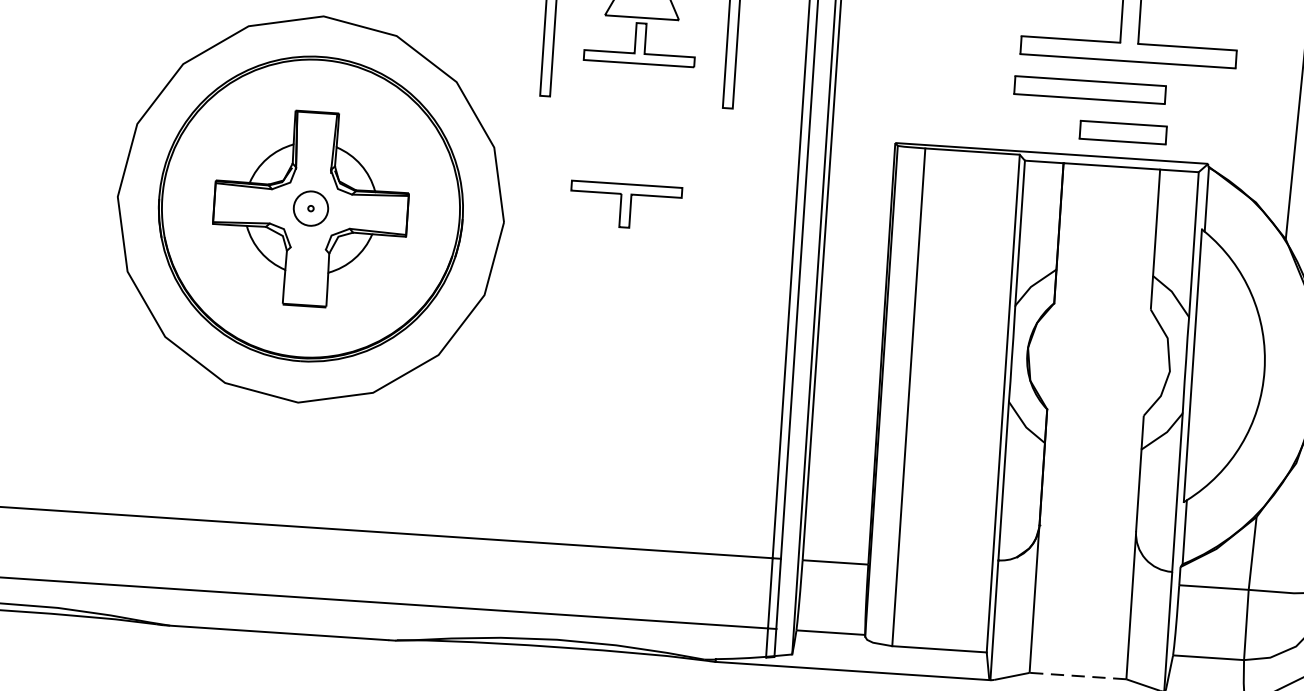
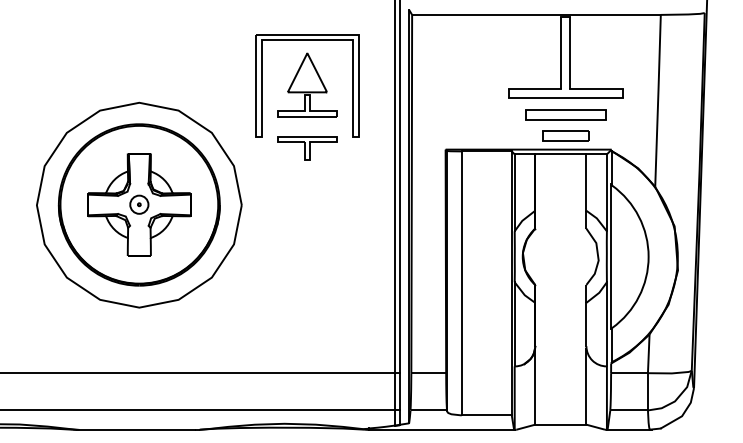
part: (1089, 89) -> (565, 114), moved
part: (625, 206) -> (307, 148), moved
line: (1077, 675) -> (560, 424), dashed -> solid

